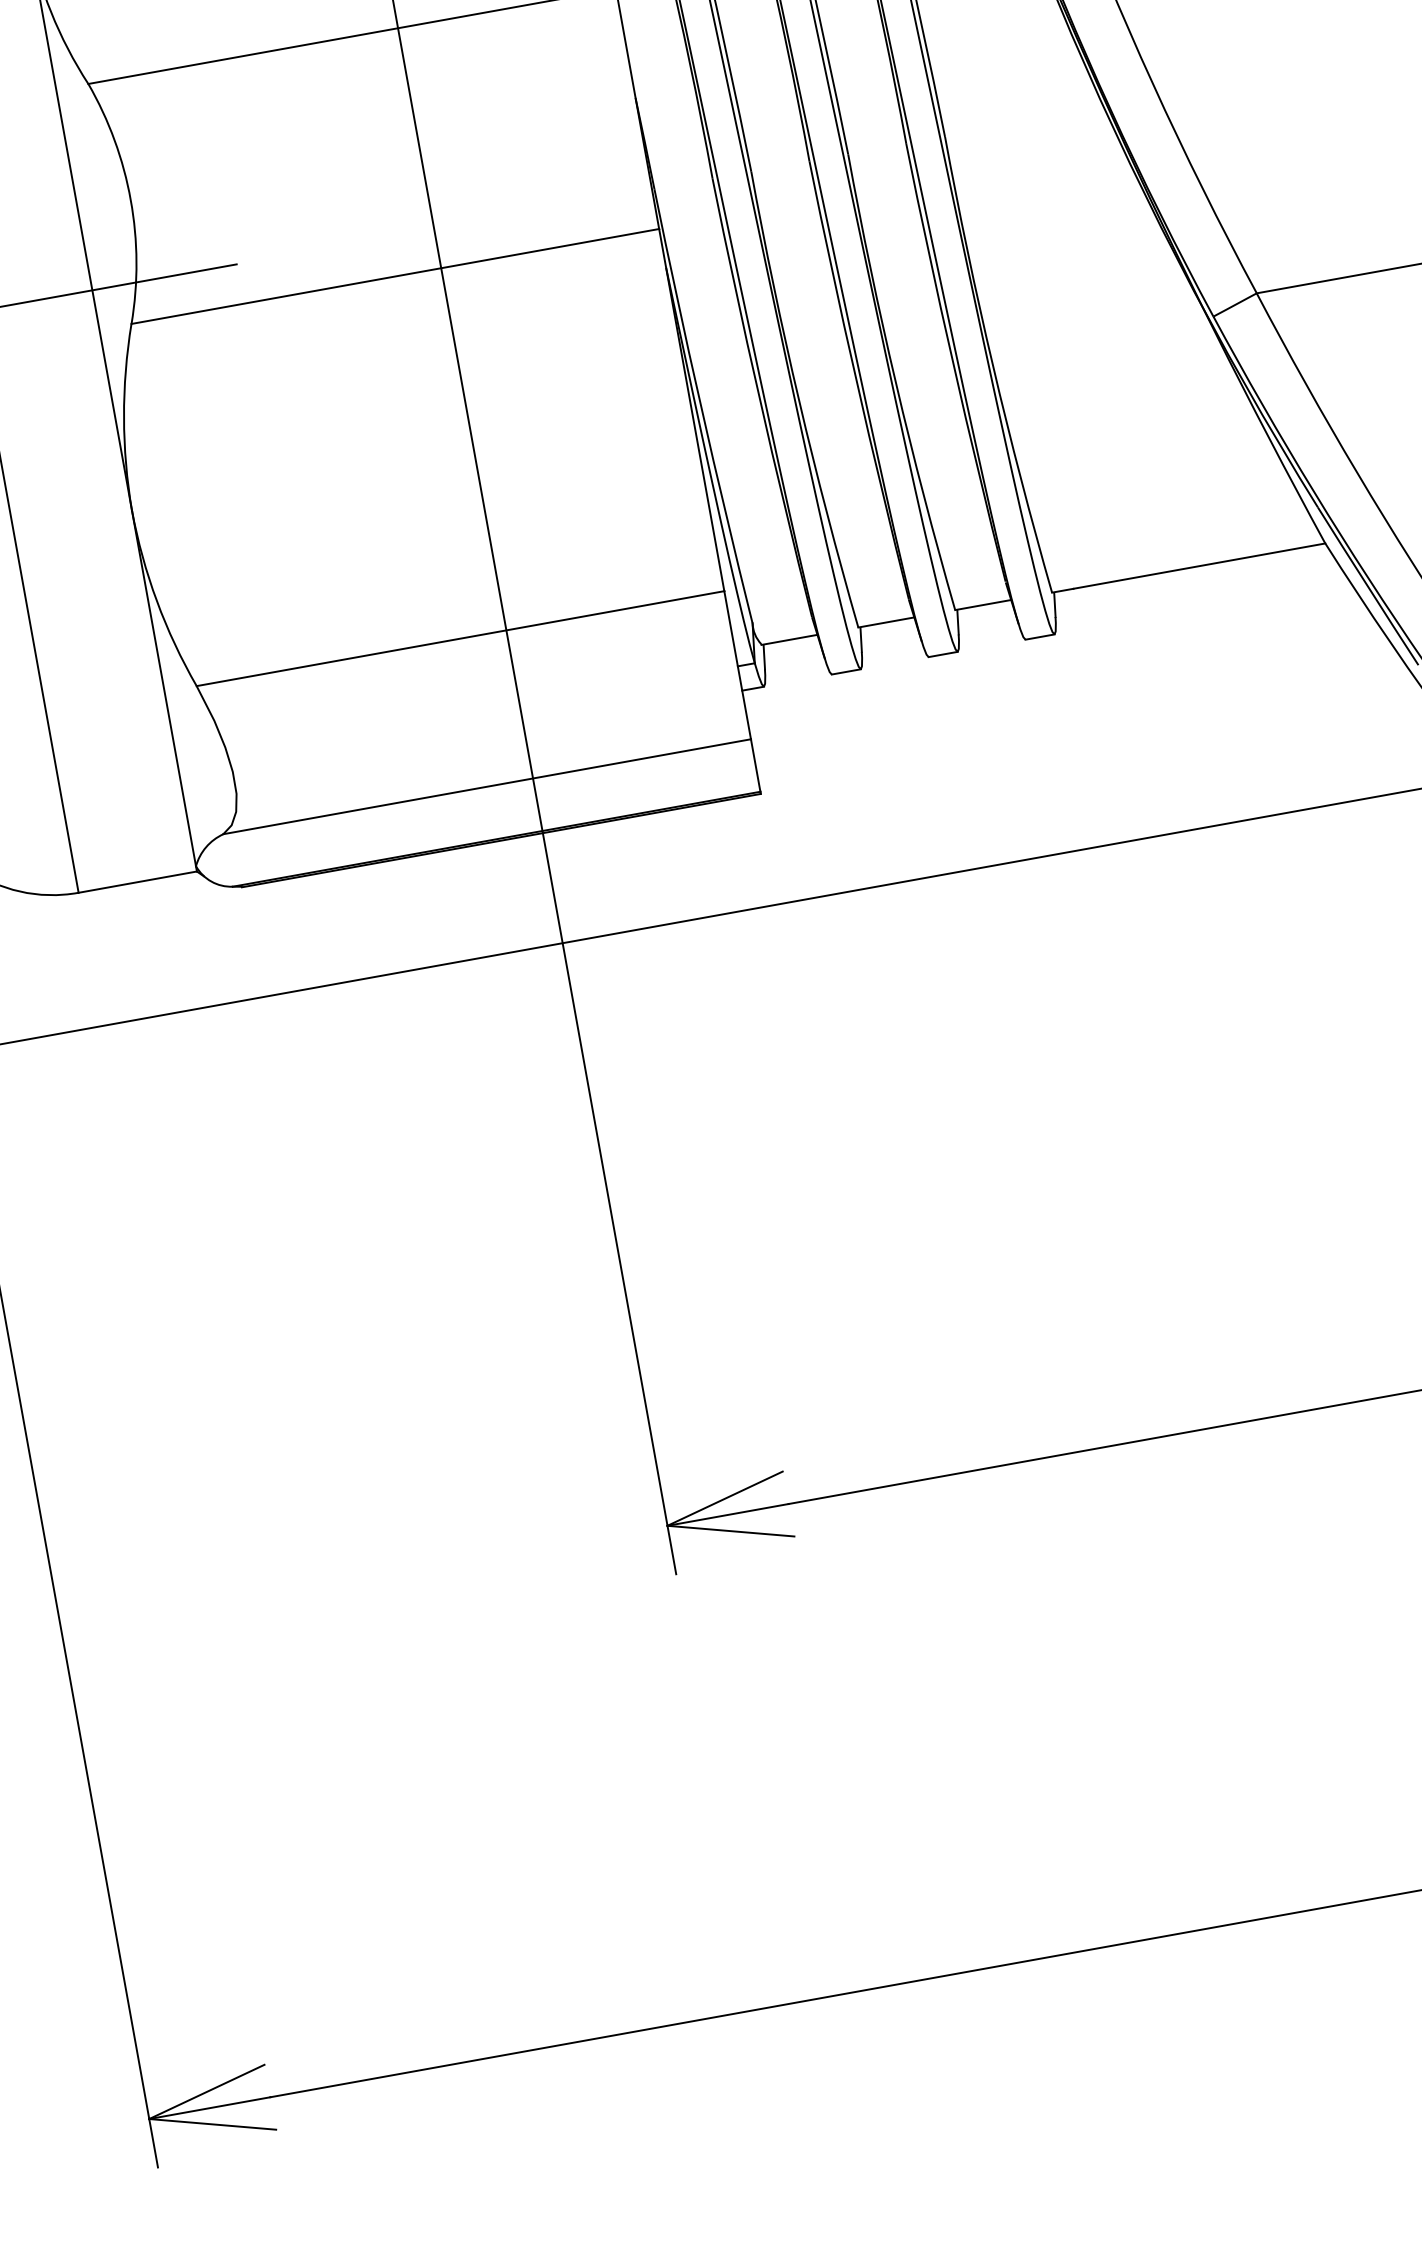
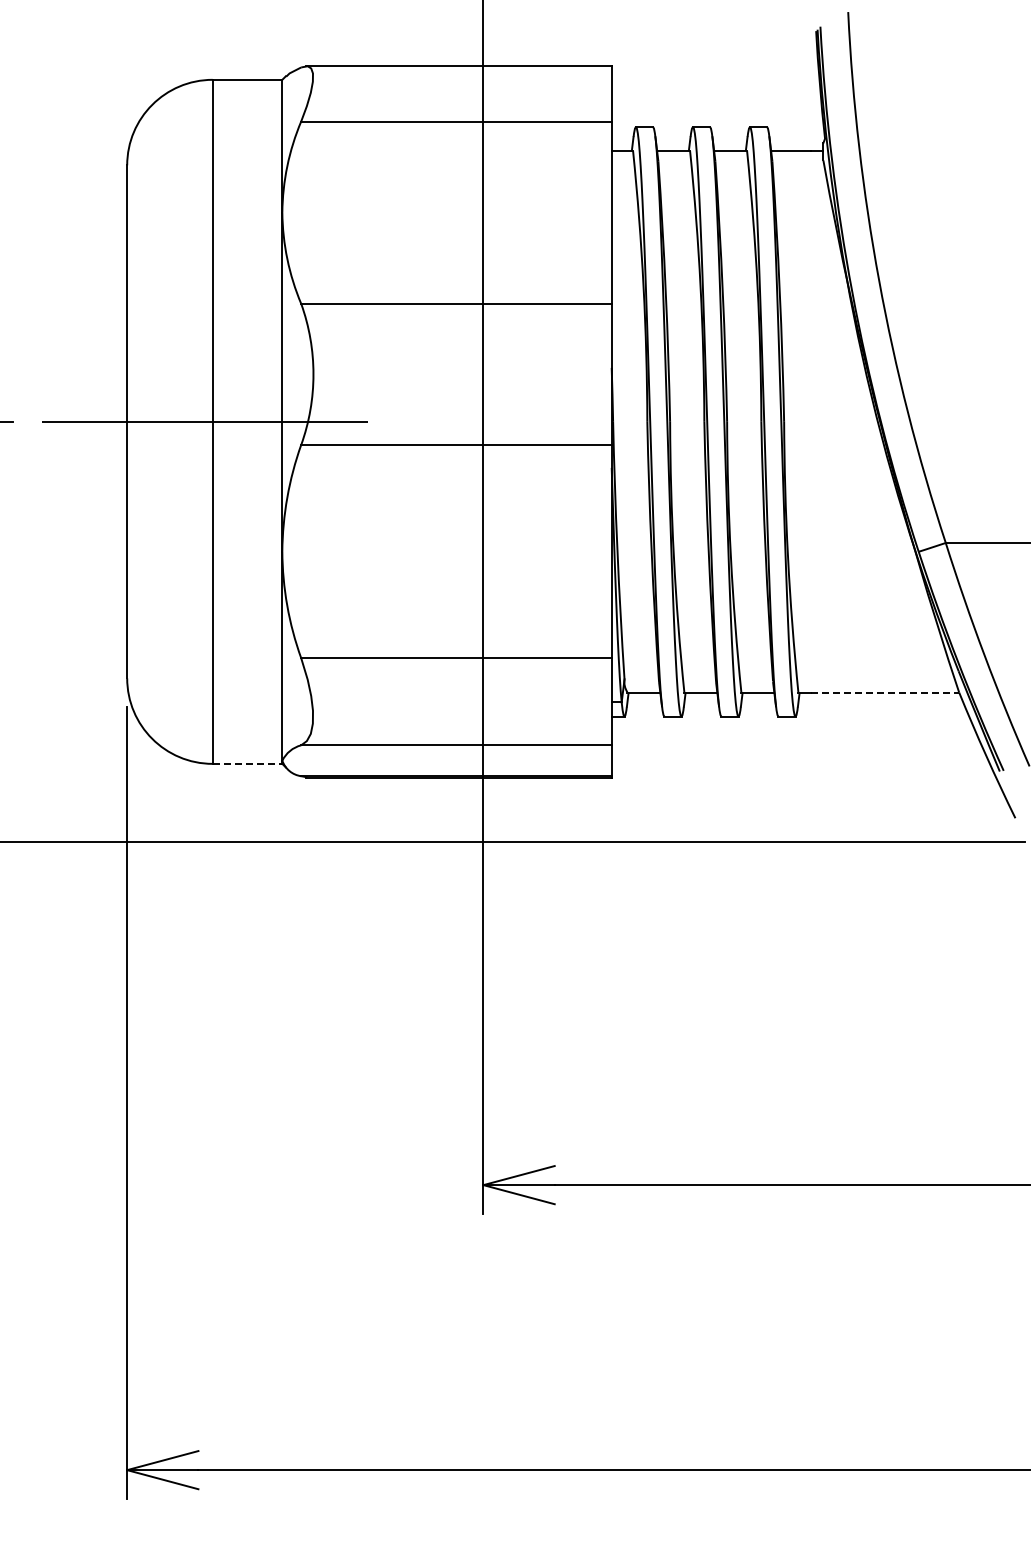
line: (1200, 565) -> (885, 692), solid -> dashed
line: (137, 881) -> (247, 763), solid -> dashed

